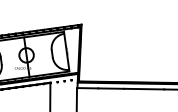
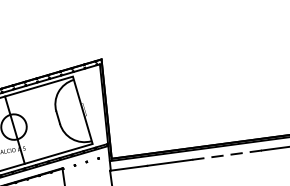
line: (144, 89) -> (227, 155), solid -> dashed

